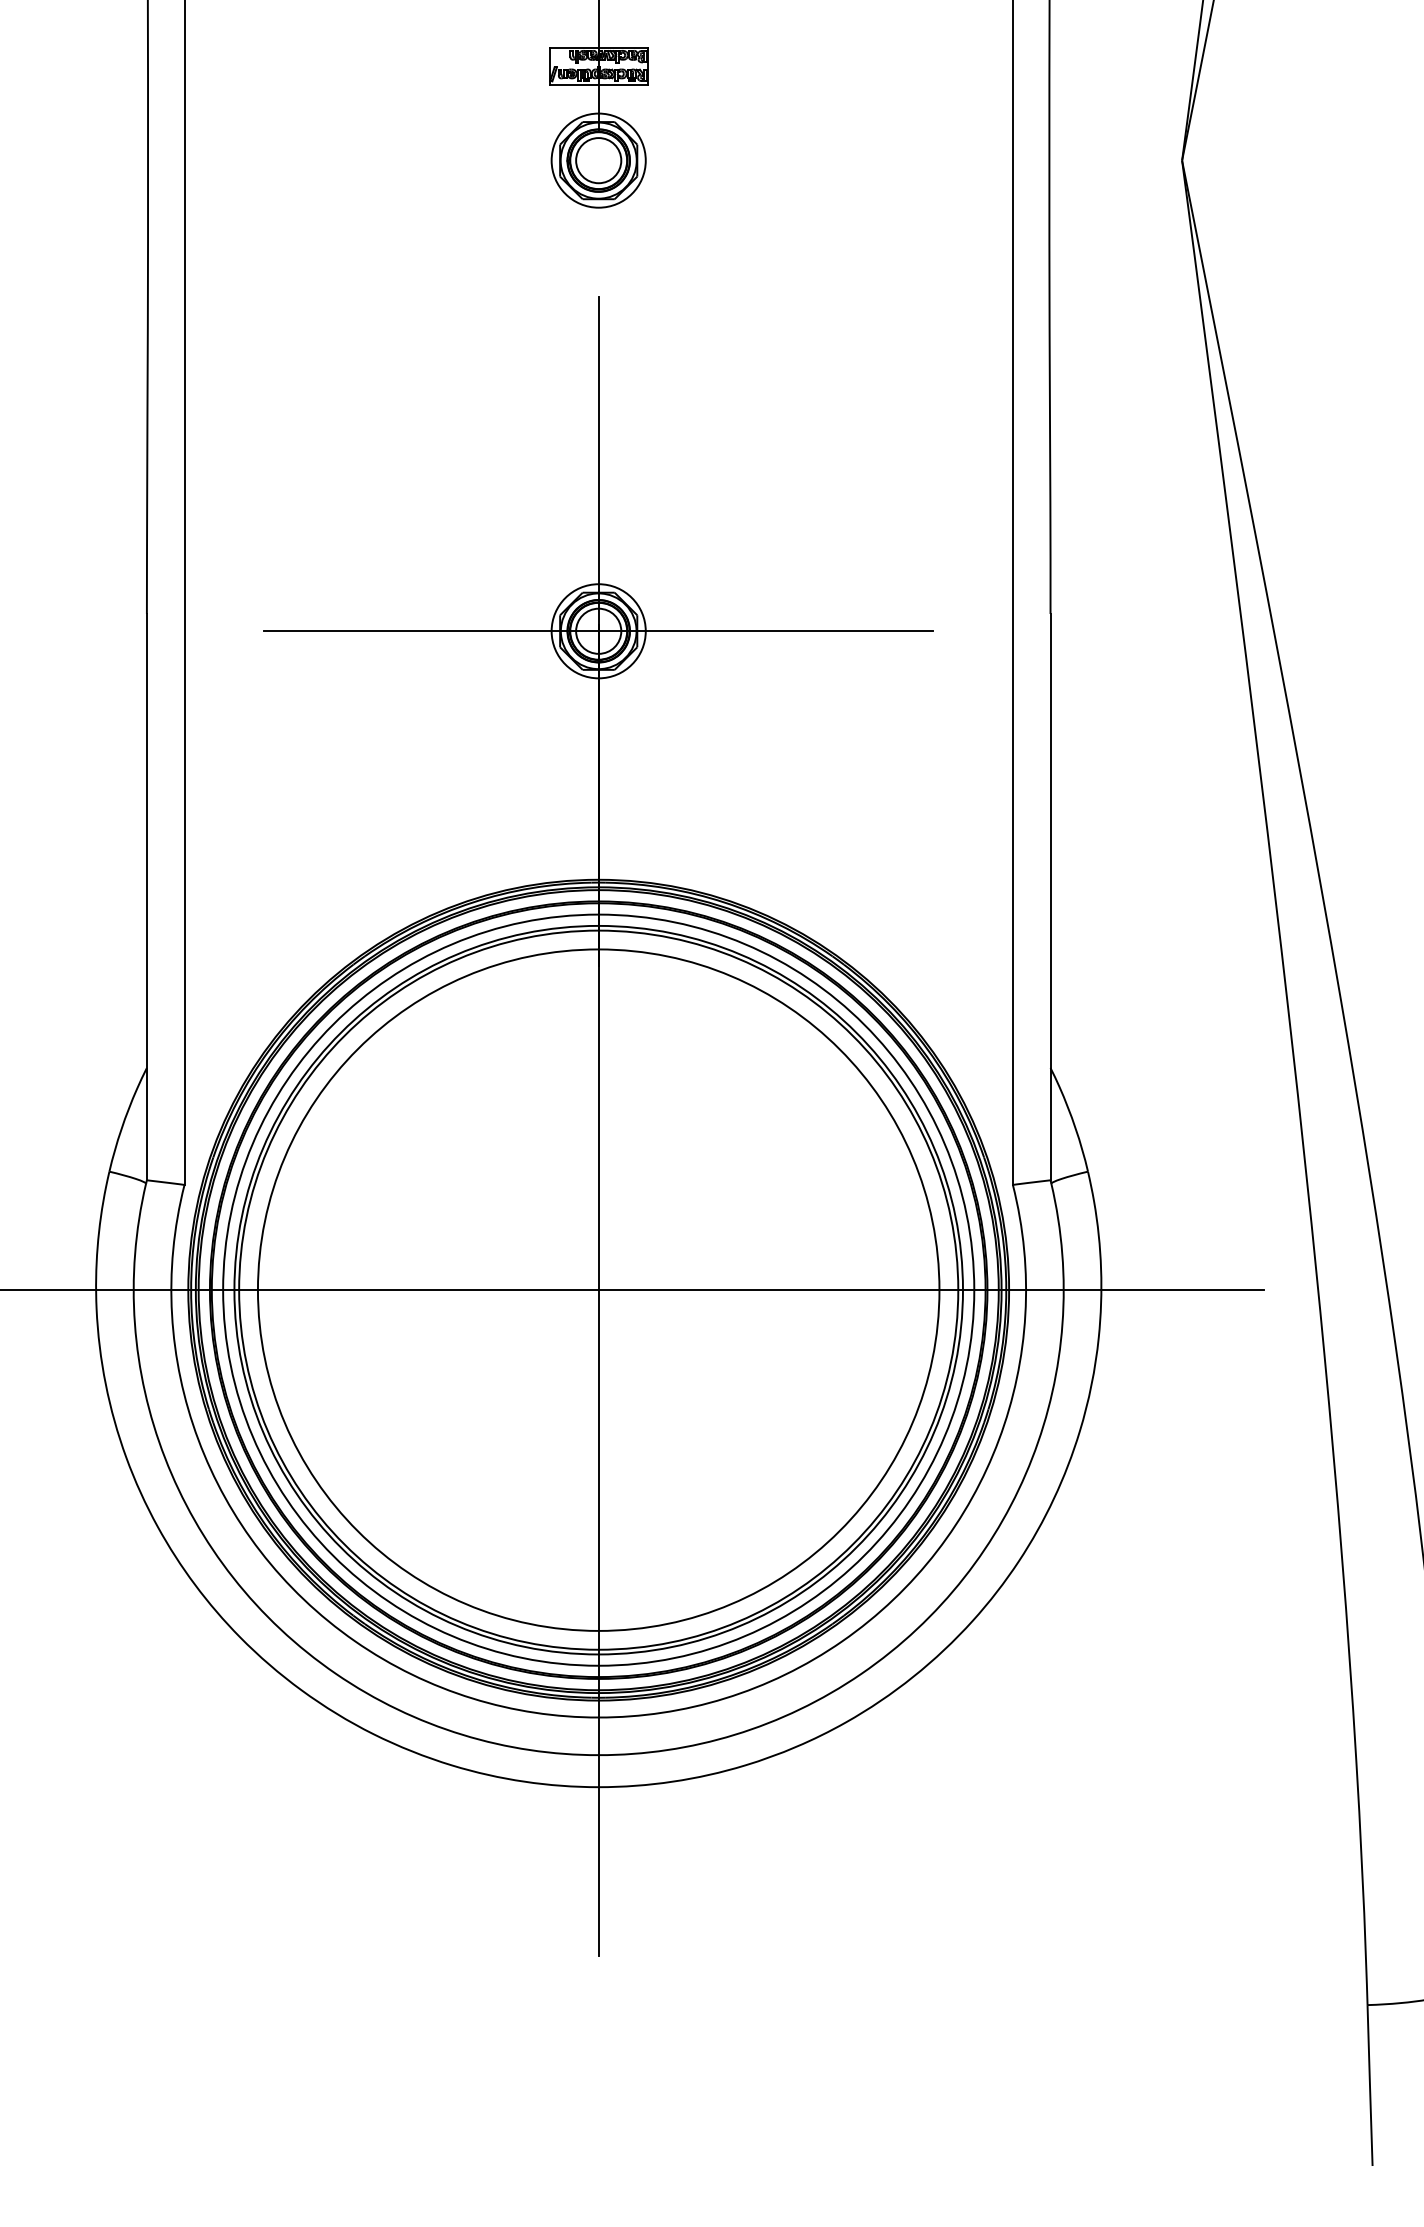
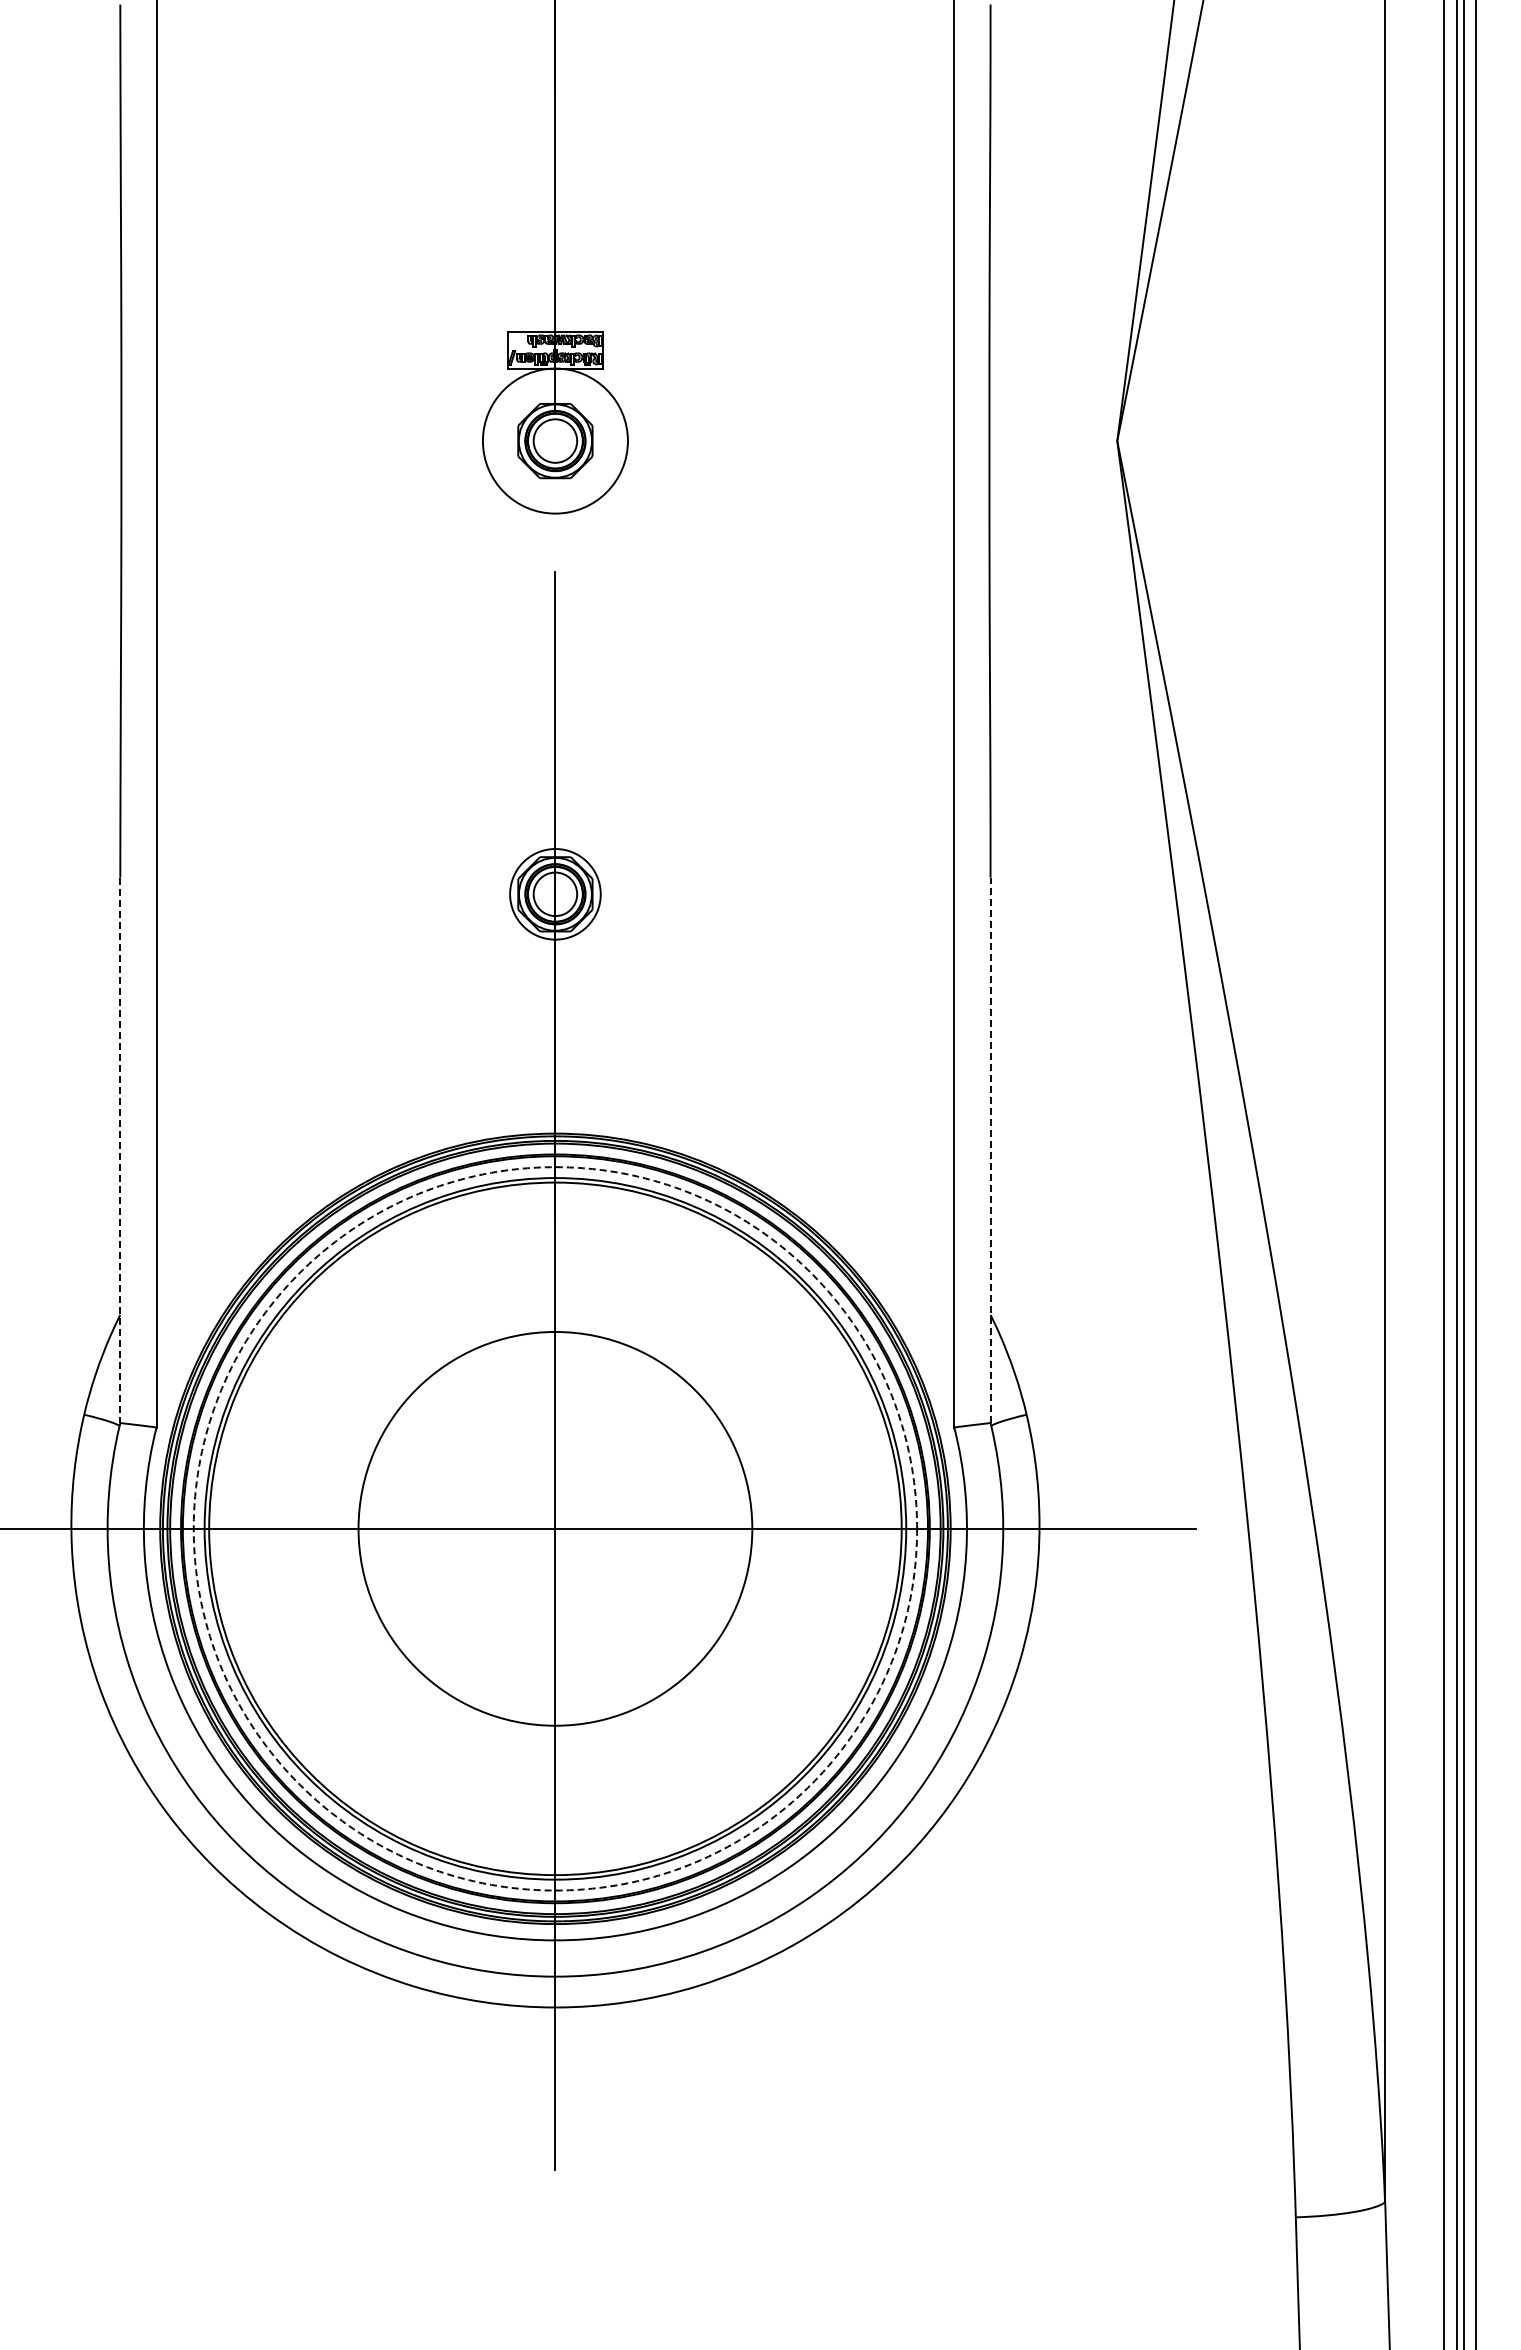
circle: (598, 160) -> (555, 440), size x1.6
line: (598, 631) -> (555, 894), removed
line: (147, 897) -> (120, 1150), solid -> dashed
line: (1050, 897) -> (990, 1150), solid -> dashed
circle: (598, 1289) -> (555, 1528), size x0.6
circle: (598, 1289) -> (555, 1528), solid -> dashed

